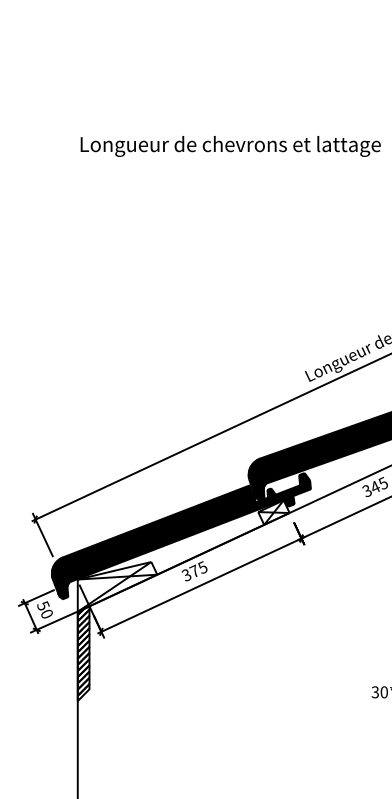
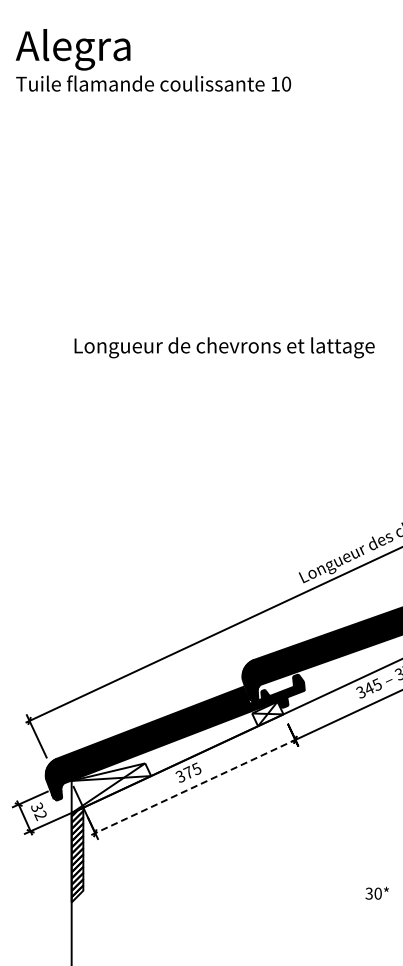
line: (201, 585) -> (195, 786), solid -> dashed
text: (45, 610) -> (39, 811), 50 -> 32

